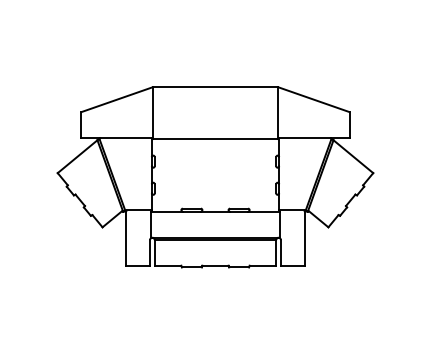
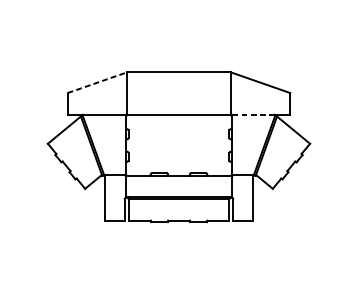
line: (117, 99) -> (97, 82), solid -> dashed
line: (305, 138) -> (253, 115), solid -> dashed

